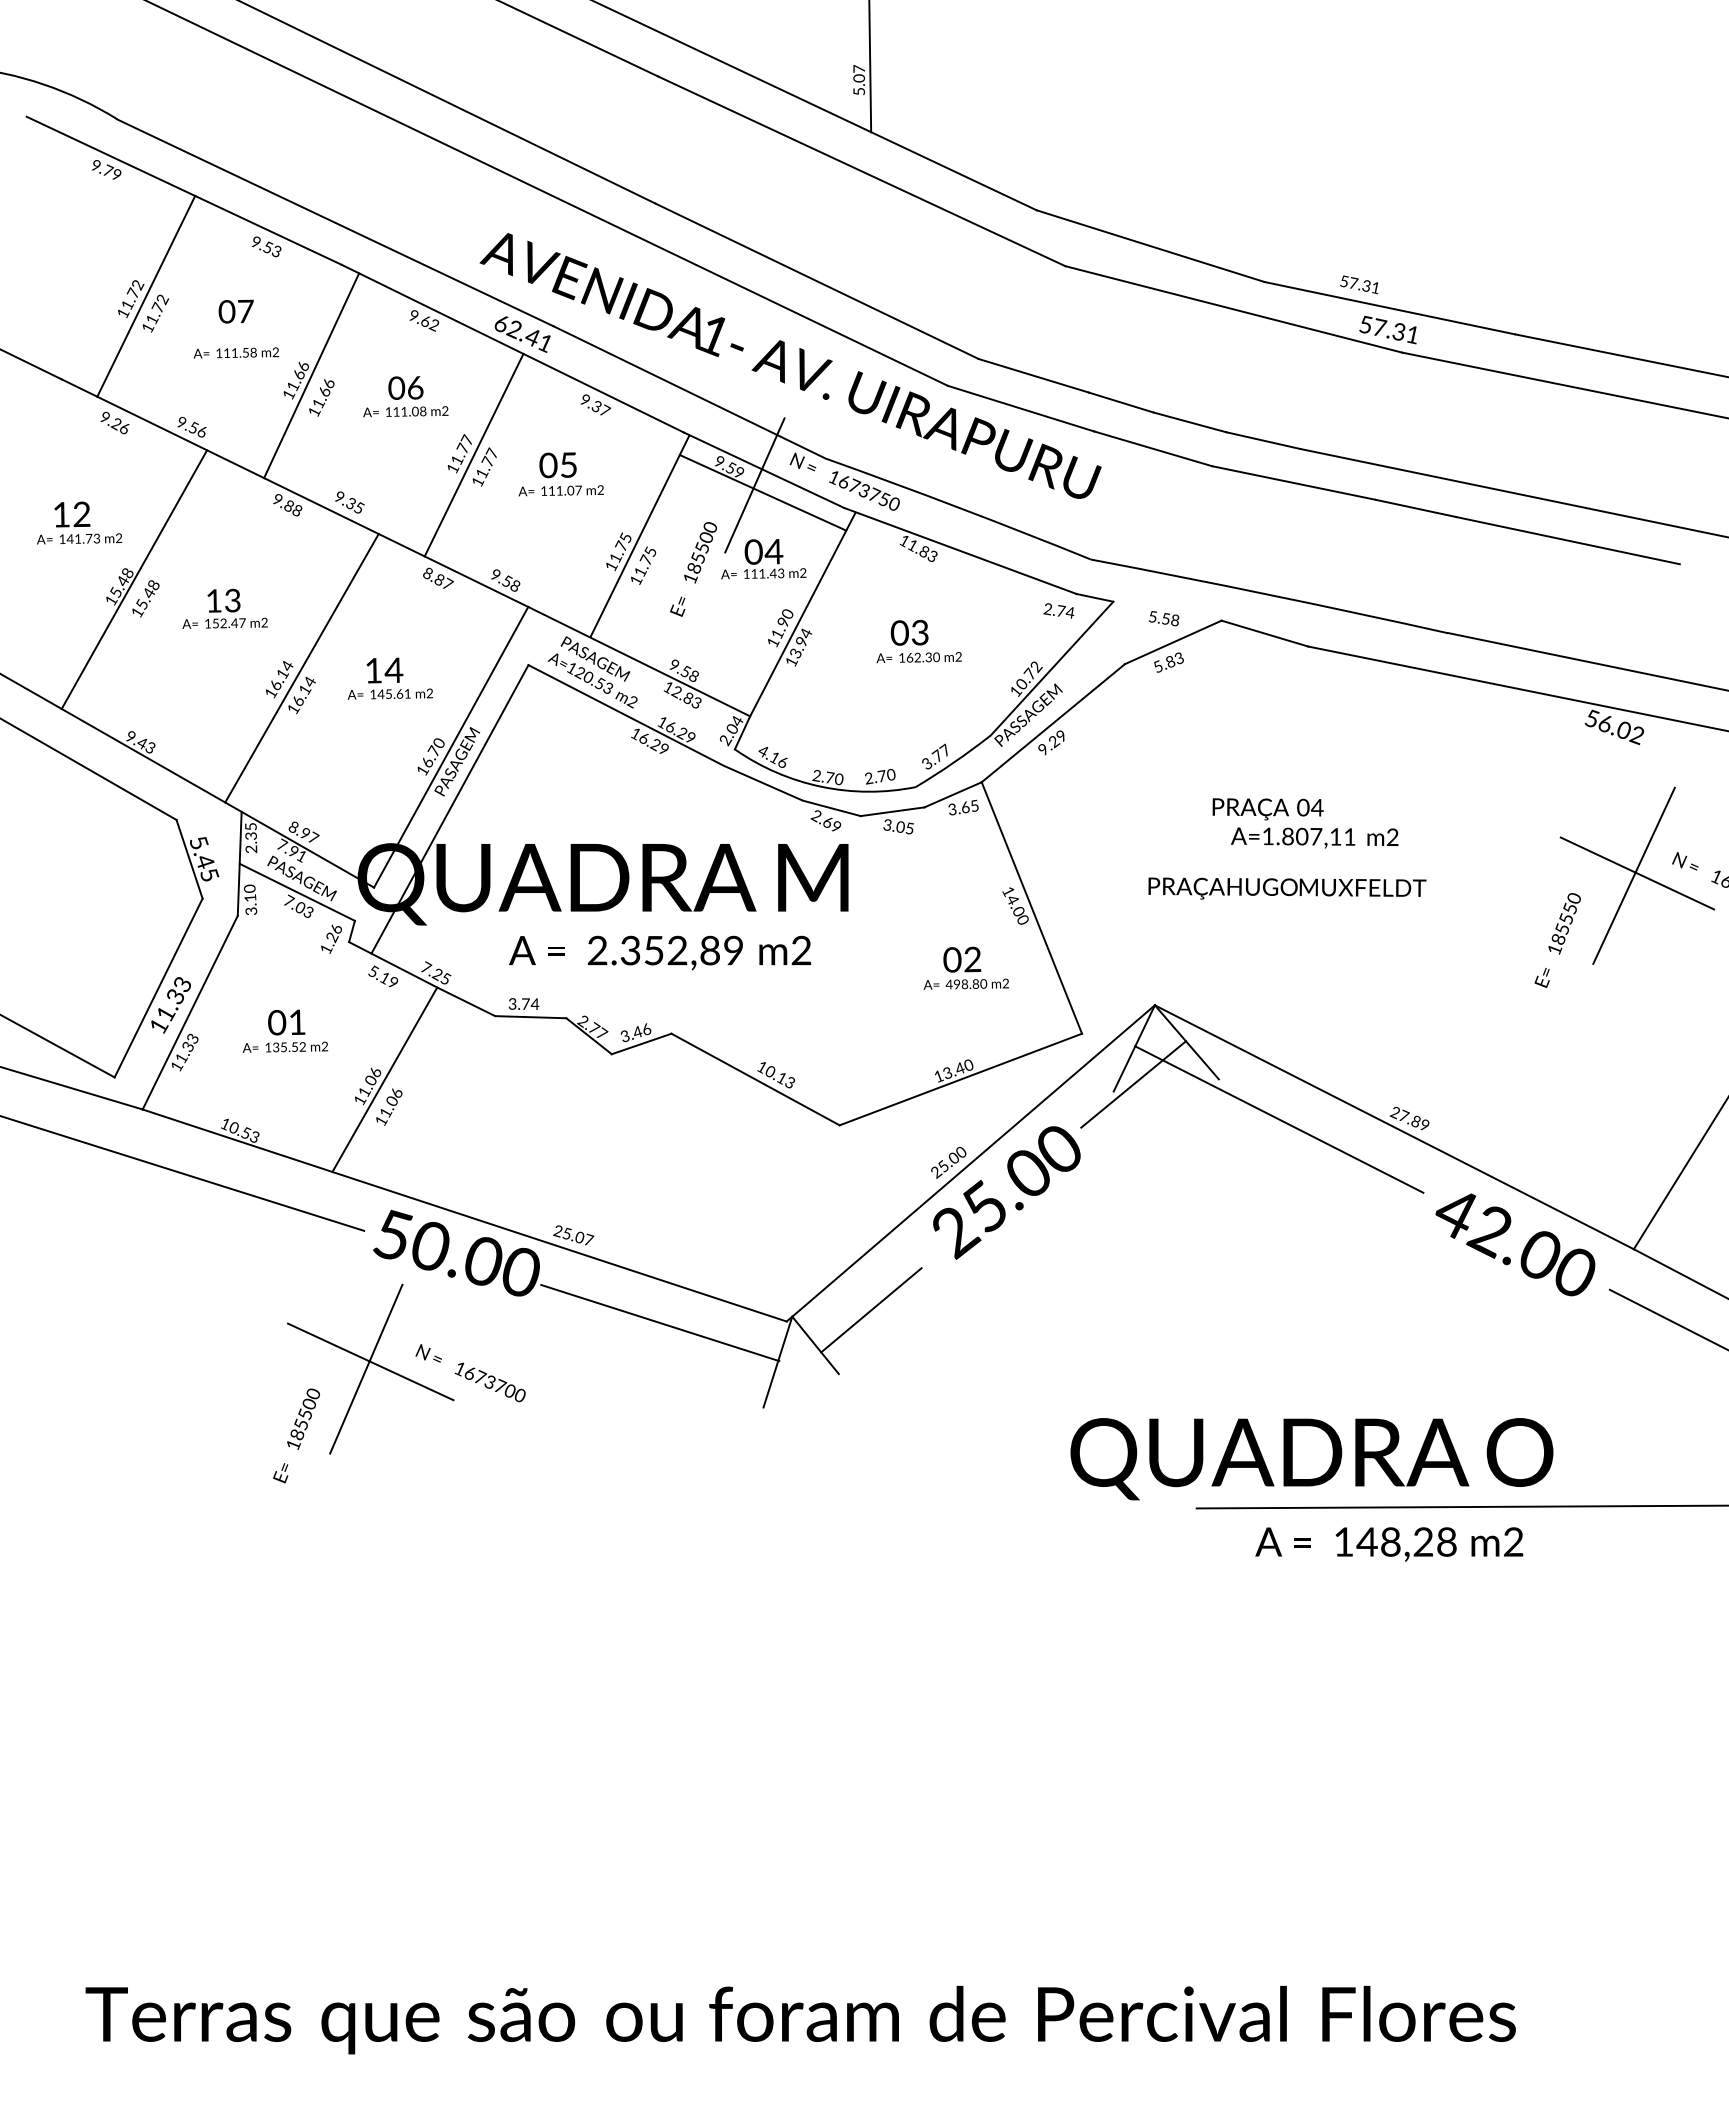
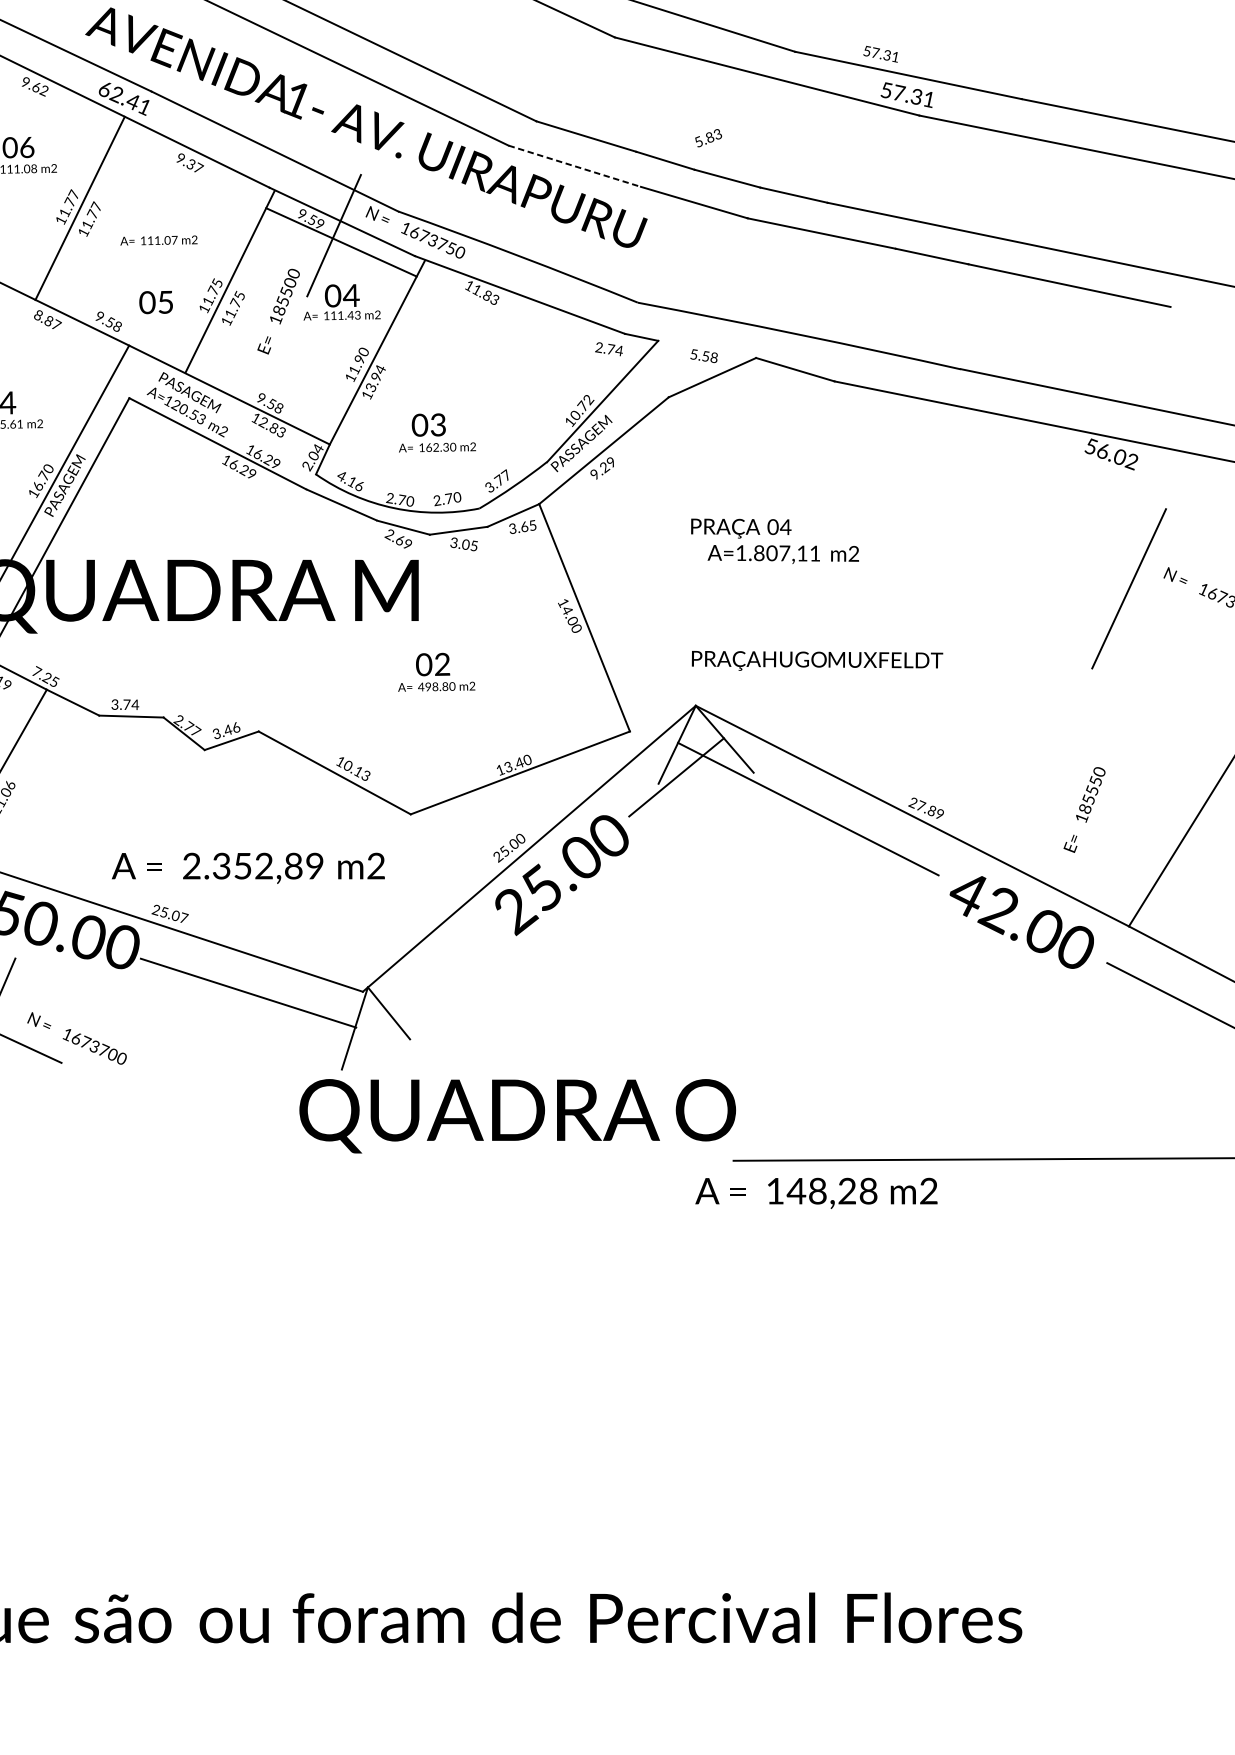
line: (1021, 408) -> (575, 166), solid -> dashed
text: (557, 465) -> (155, 302), moved
text: (918, 641) -> (436, 432), moved
text: (1168, 662) -> (708, 138), moved
text: (1305, 823) -> (775, 541), moved
line: (1637, 873) -> (1132, 586), removed
text: (1287, 888) -> (817, 660), moved
text: (1557, 940) -> (1084, 809), moved
text: (659, 952) -> (247, 867), moved
text: (965, 967) -> (435, 671), moved
line: (871, 1310) -> (439, 981), removed
text: (1311, 1459) -> (517, 1116), moved
text: (1389, 1544) -> (816, 1193), moved

